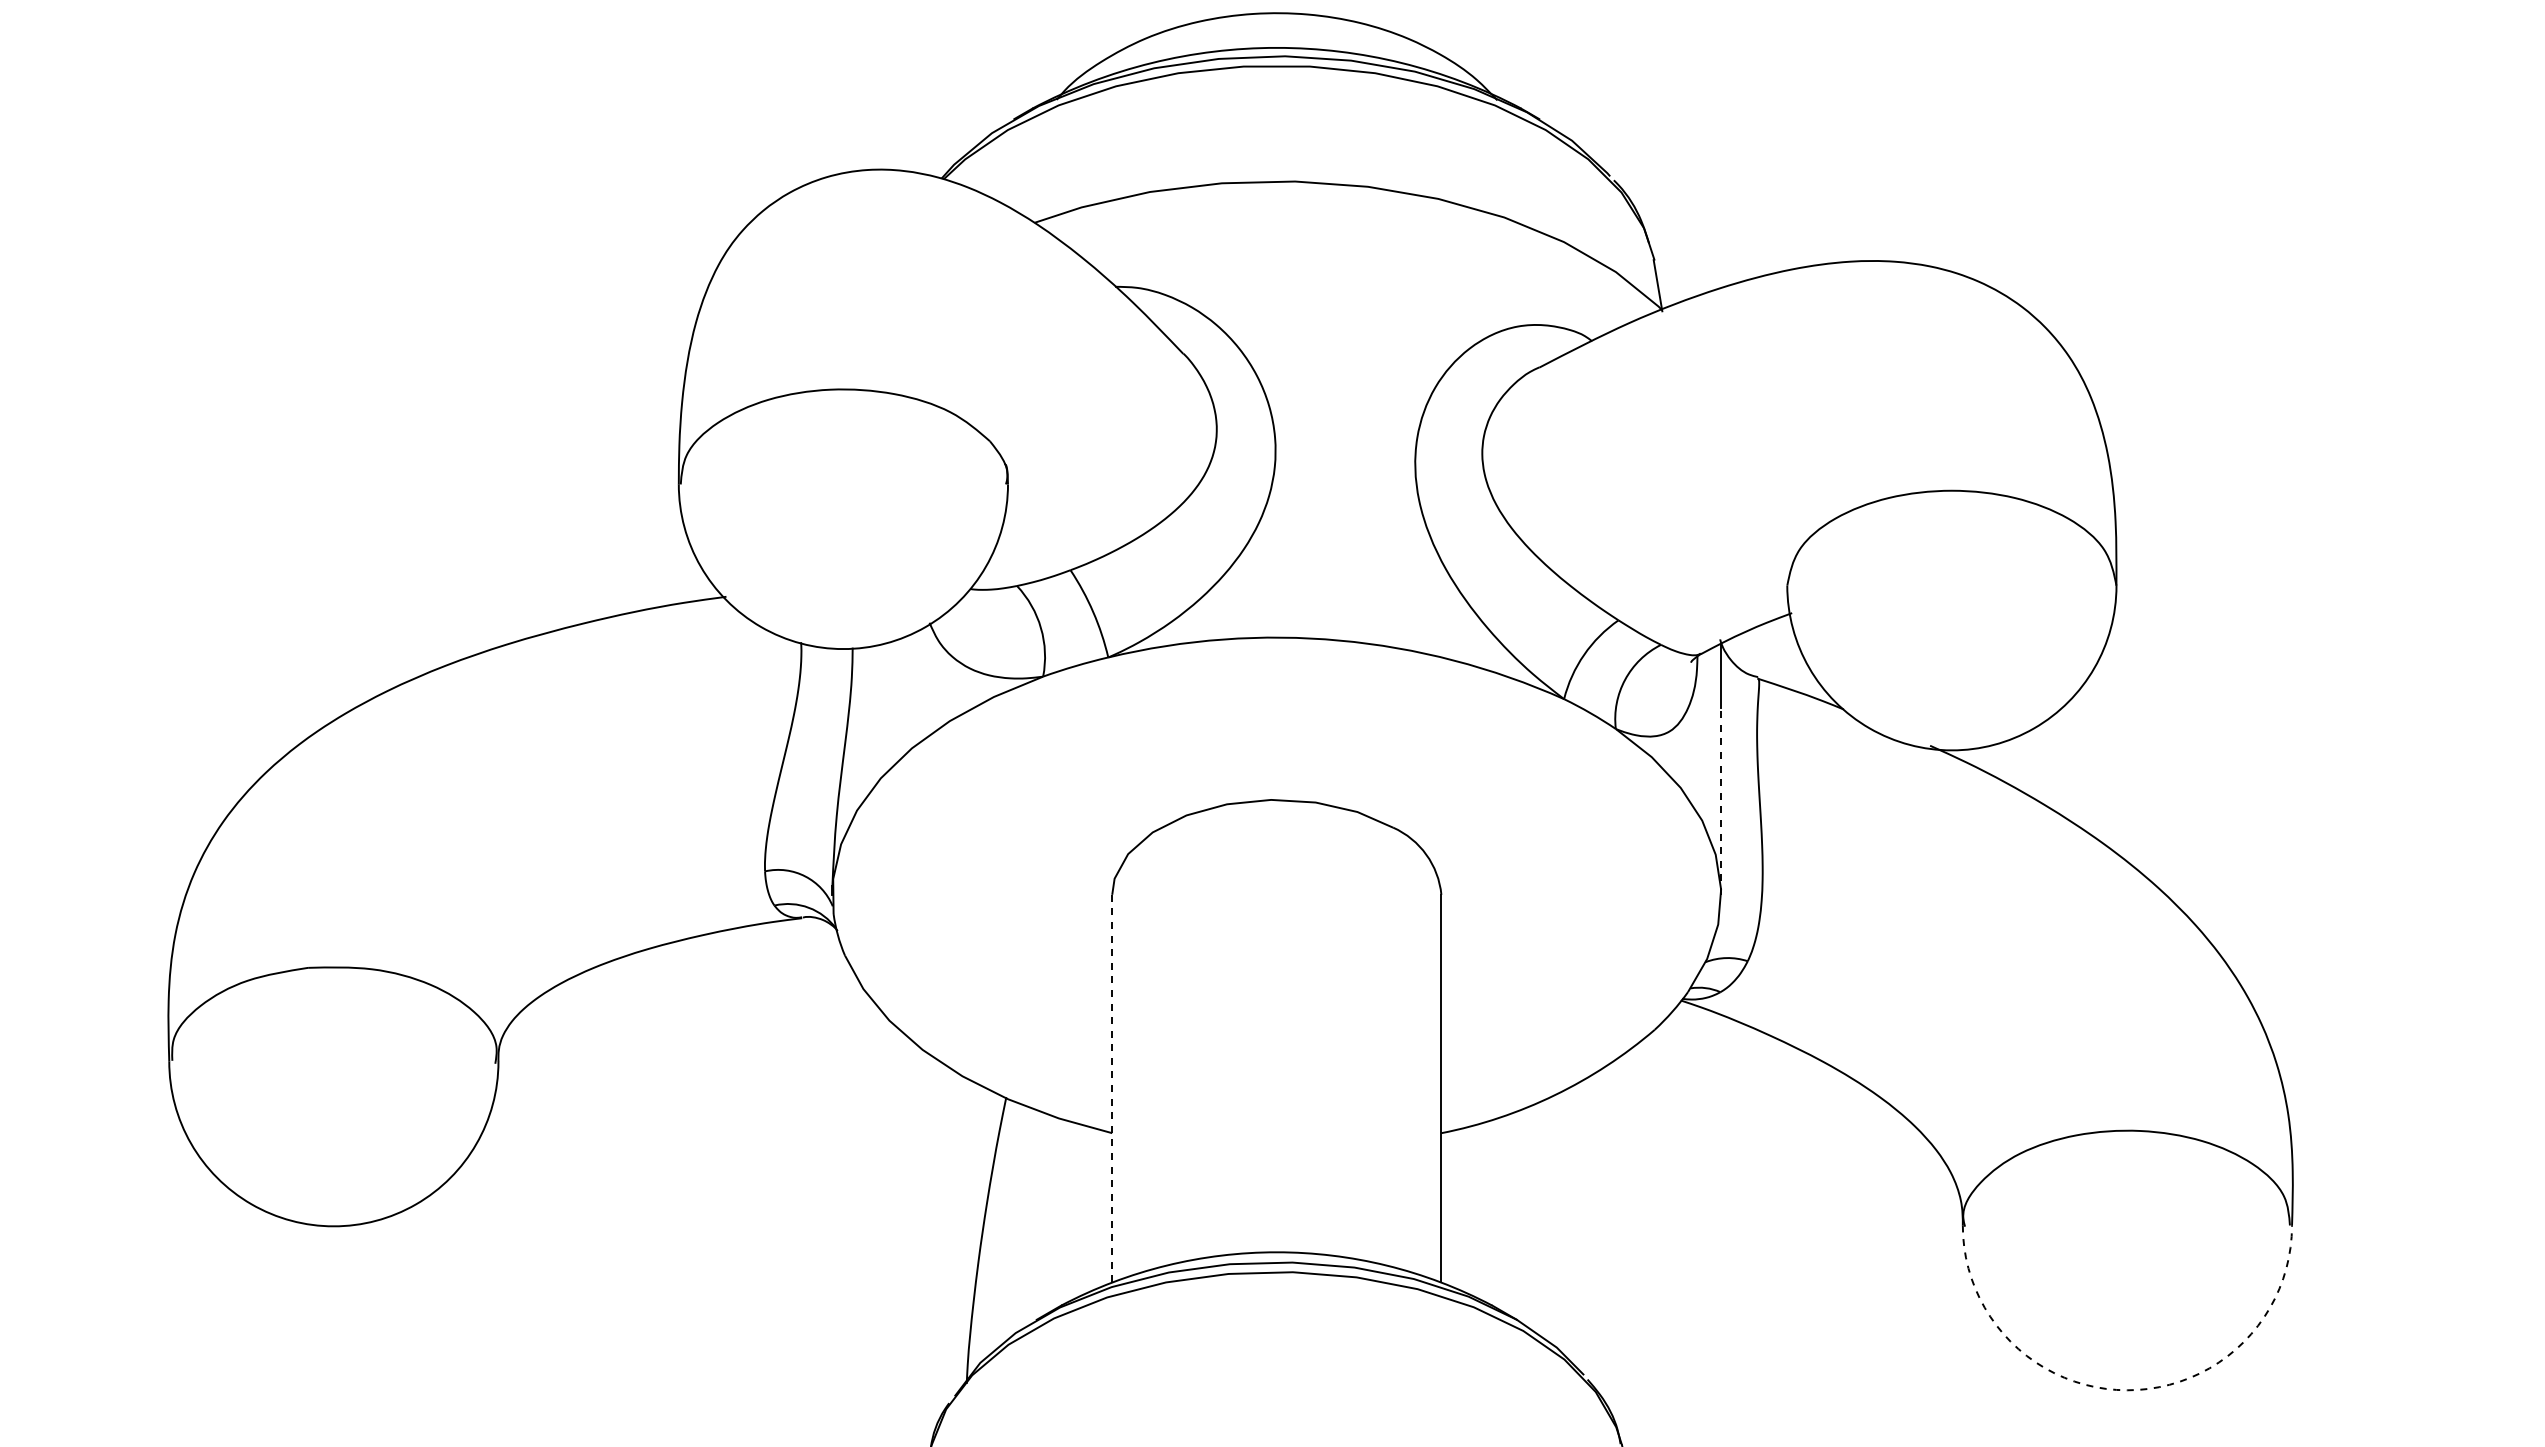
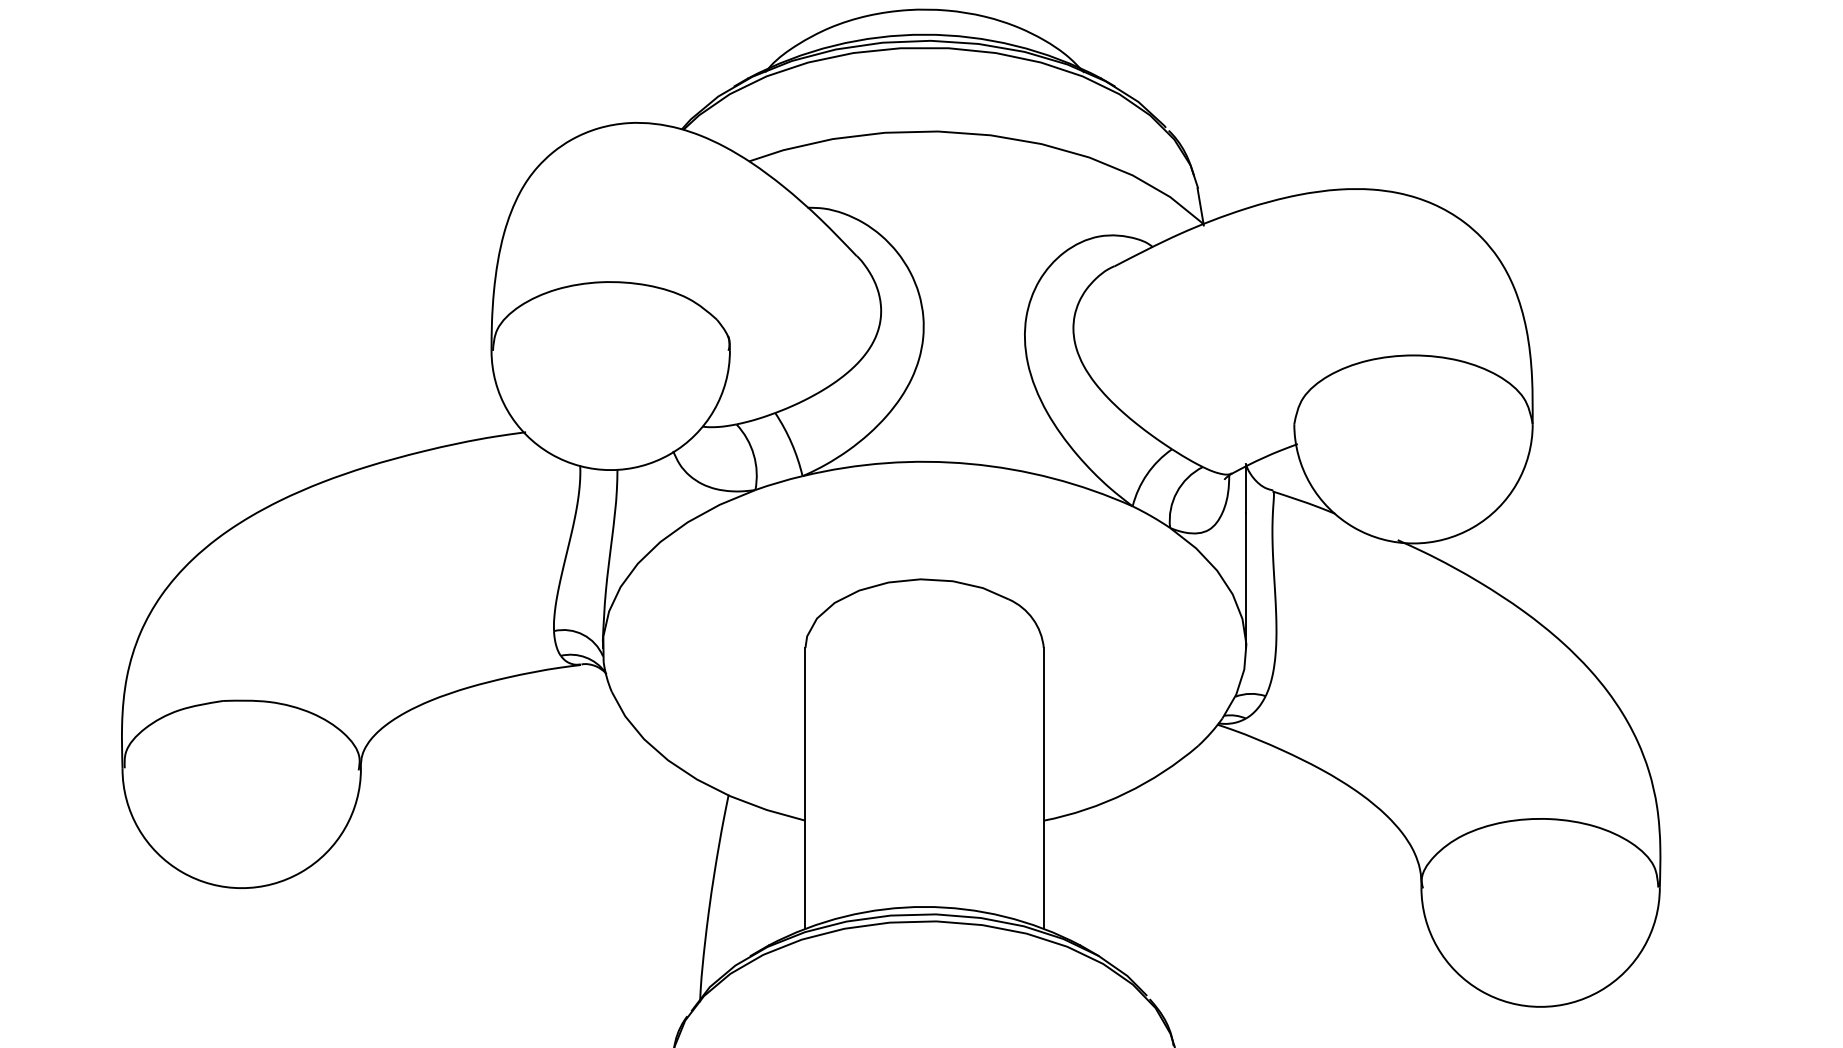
line: (1721, 800) -> (1246, 579), dashed -> solid
line: (1112, 1088) -> (805, 788), dashed -> solid
arc: (2127, 1390) -> (1540, 1007), dashed -> solid

